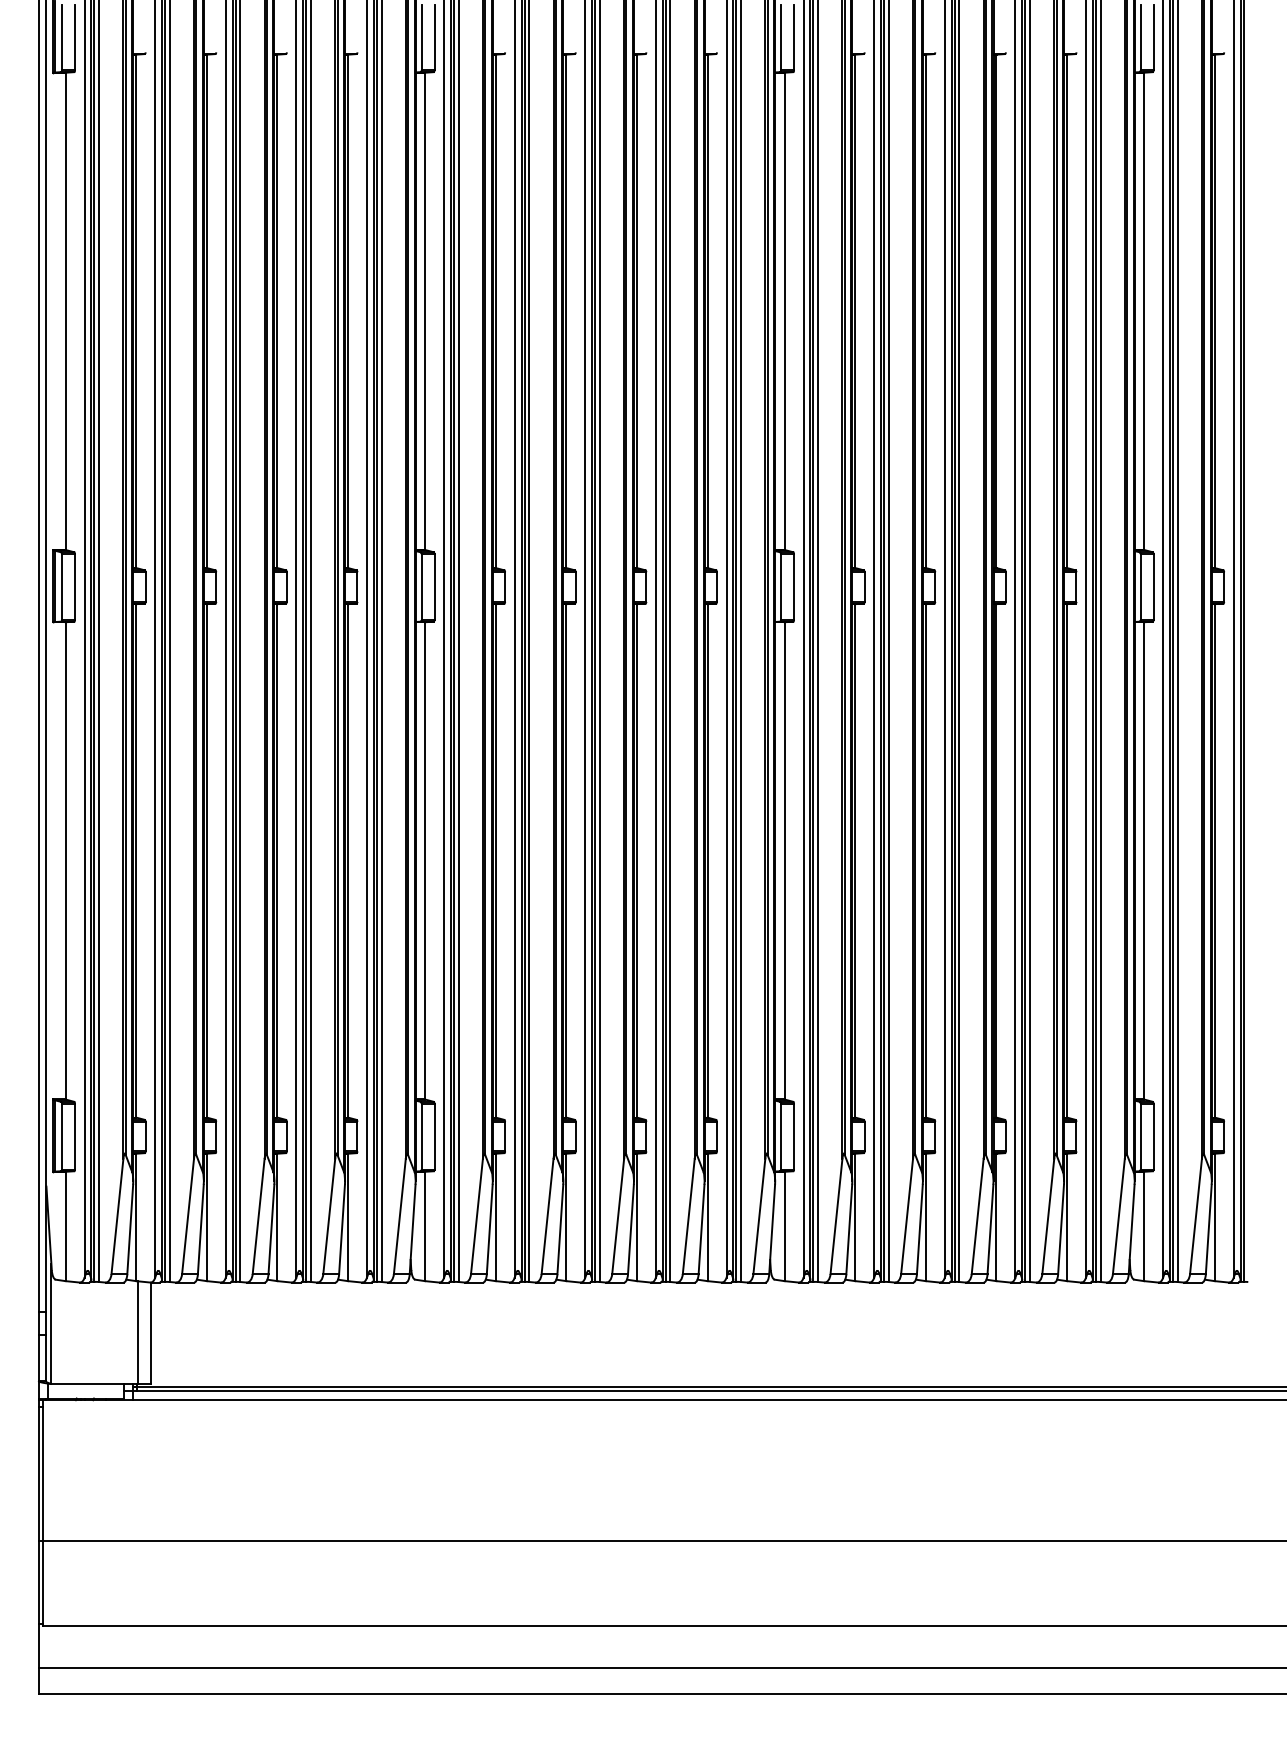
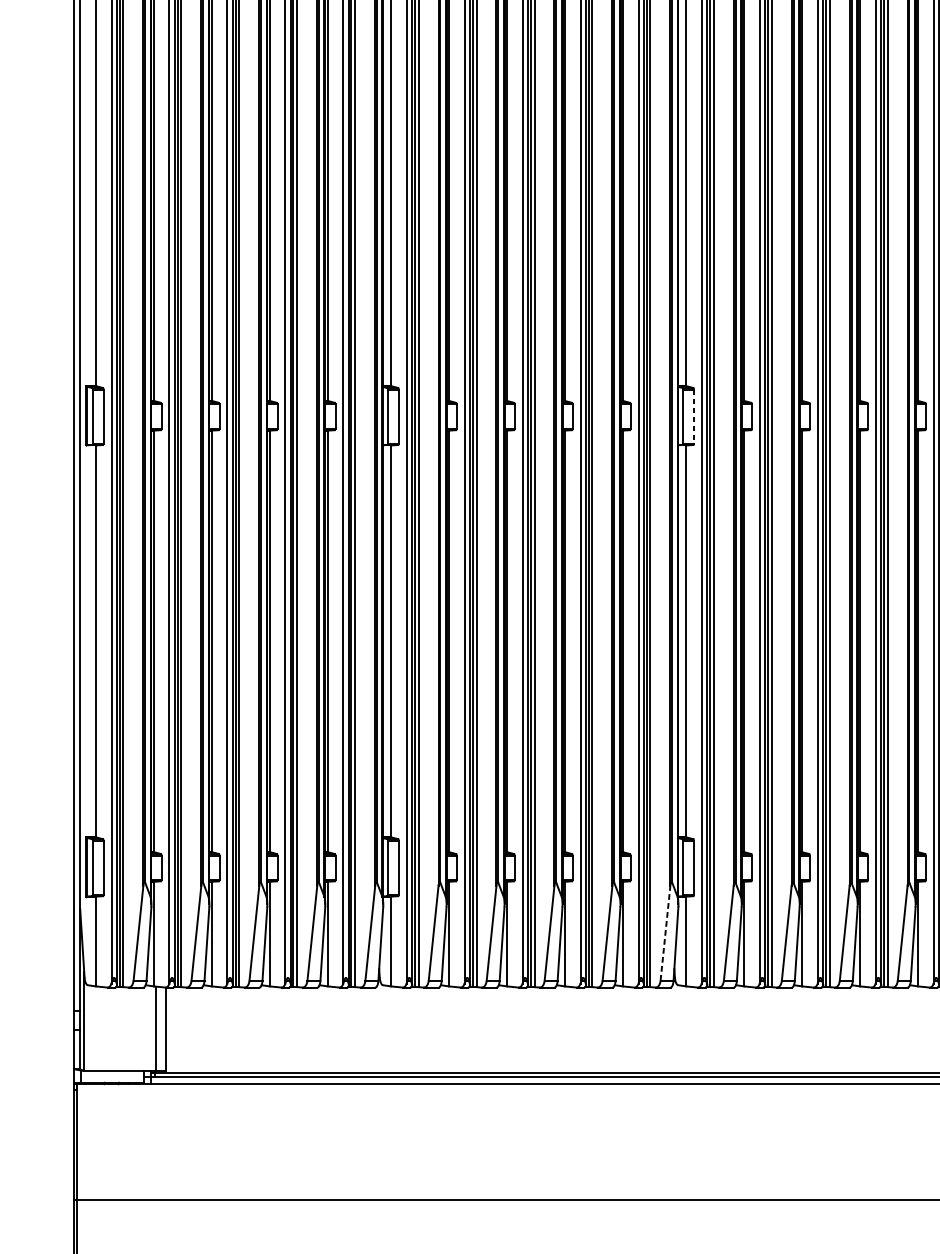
line: (794, 587) -> (694, 416), solid -> dashed
line: (759, 1216) -> (665, 933), solid -> dashed

